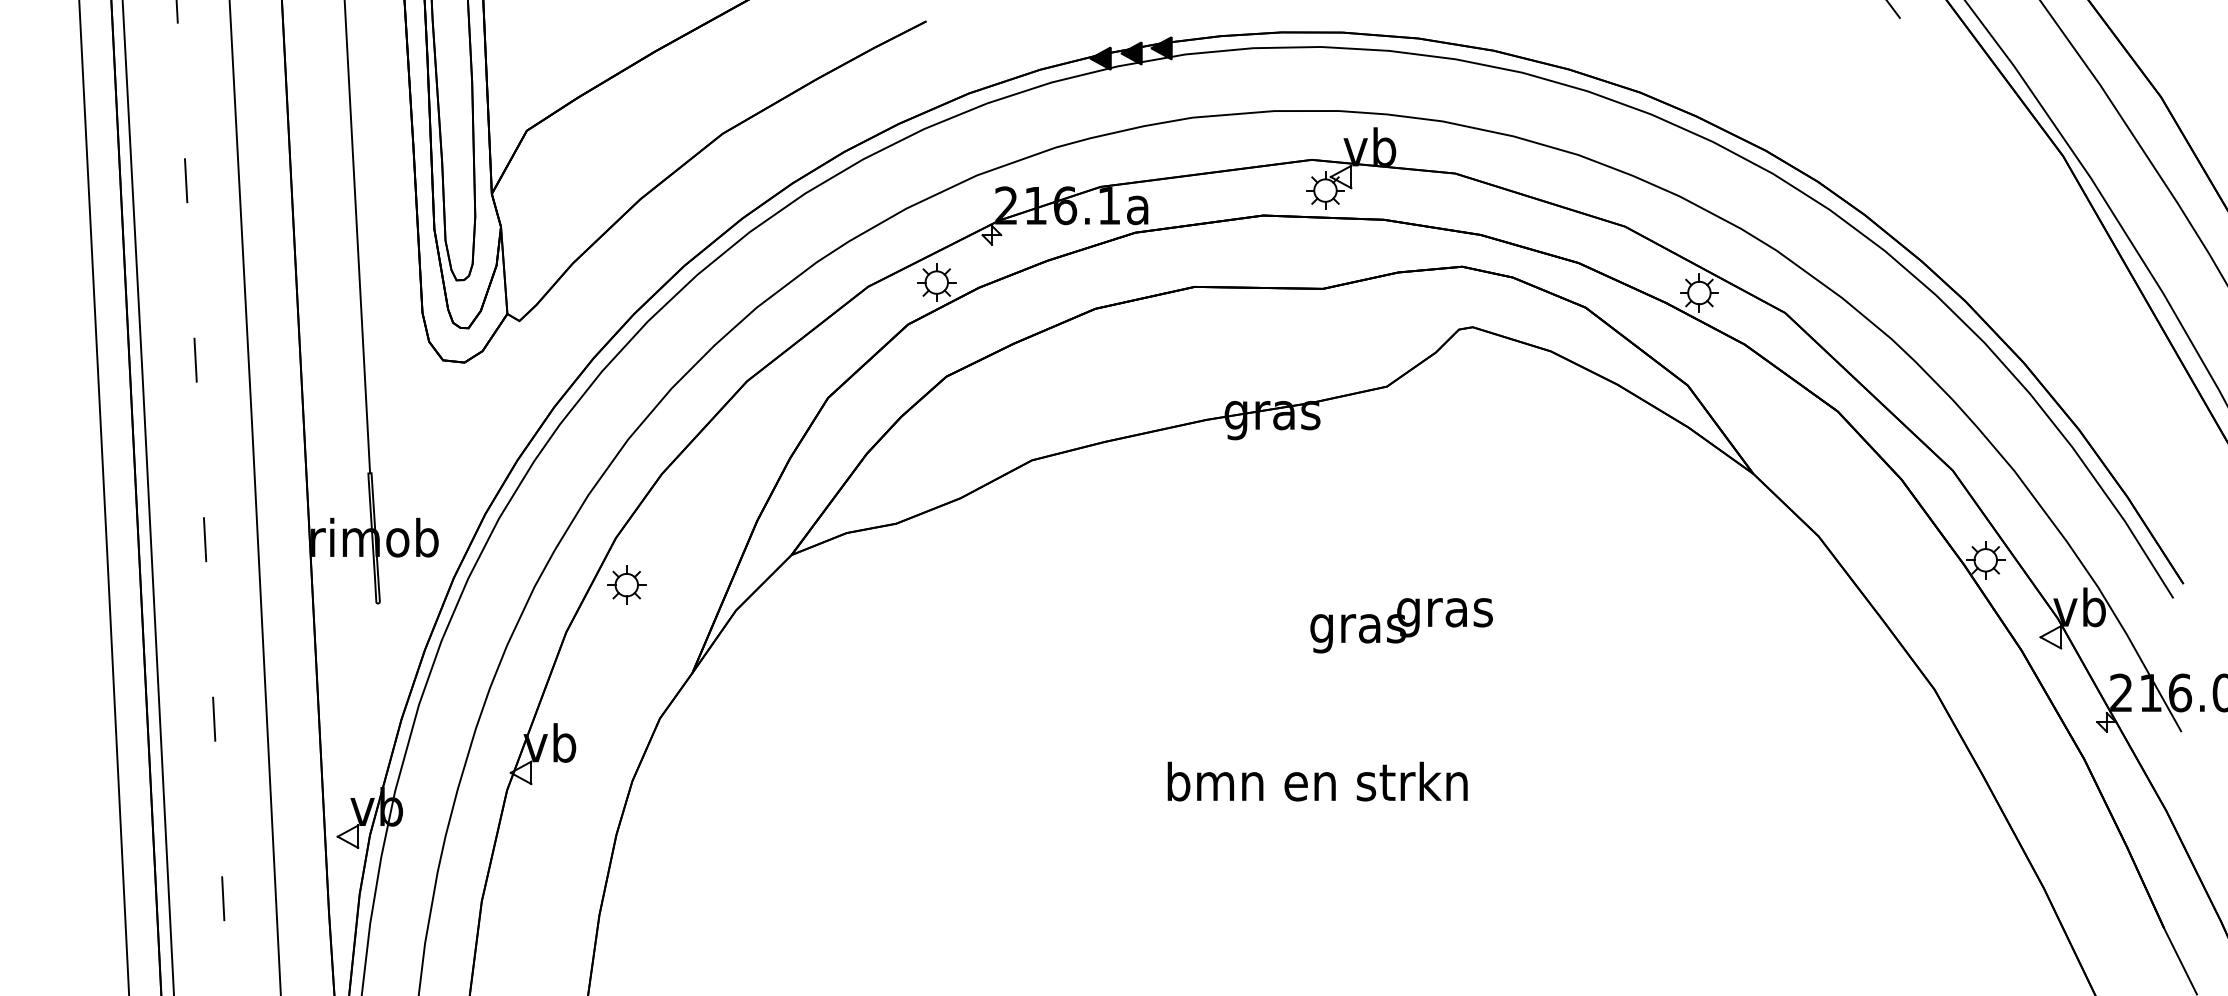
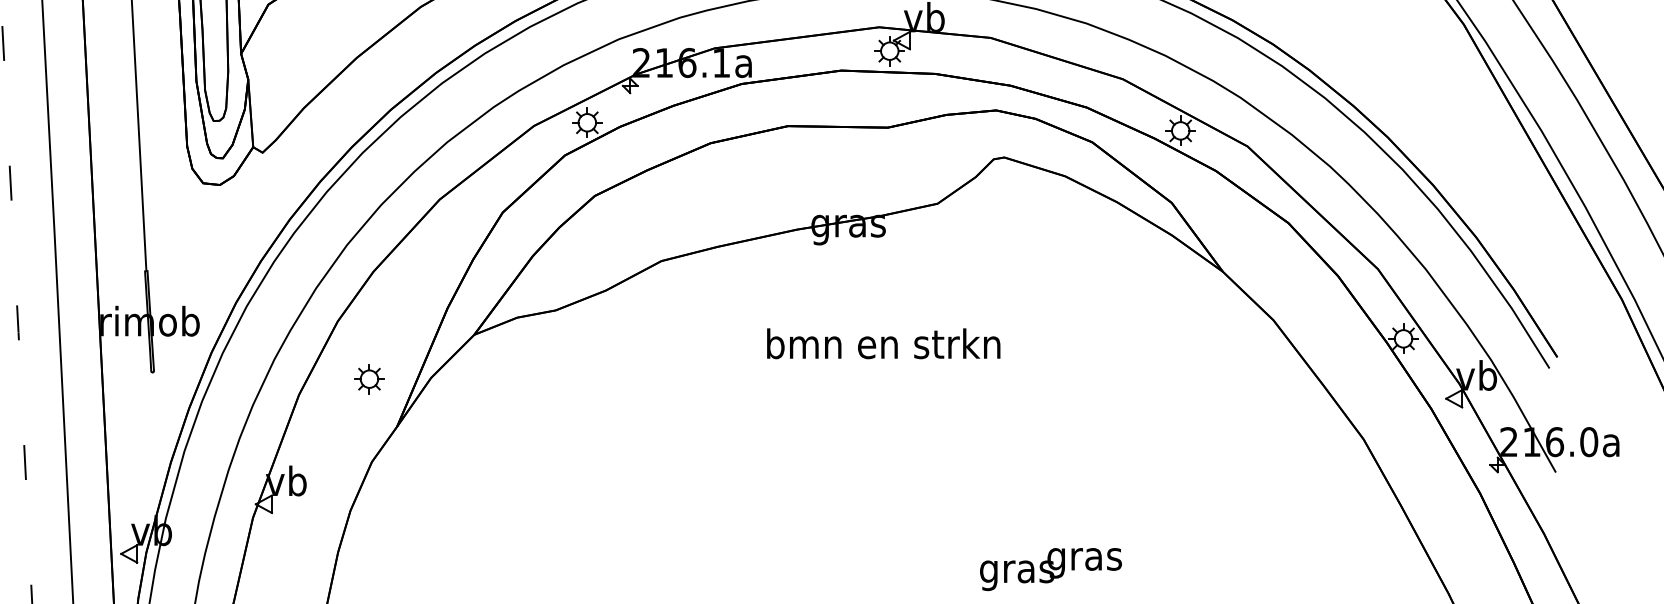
part: (626, 584) -> (369, 378), moved
text: (1401, 625) -> (1050, 569), moved
text: (1317, 781) -> (883, 343), moved

